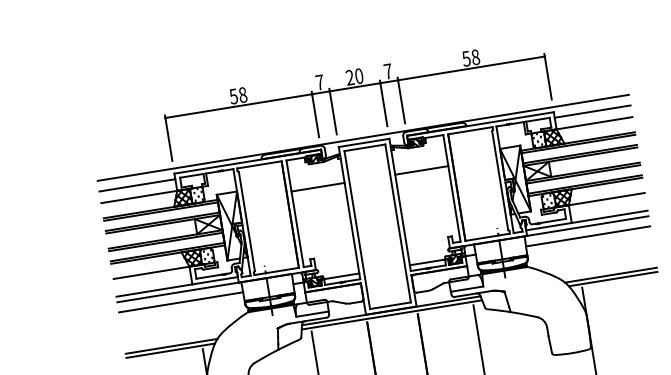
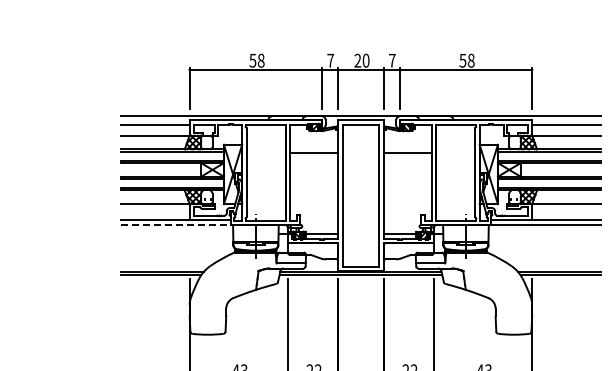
line: (587, 236) -> (544, 234), removed
line: (178, 292) -> (176, 225), solid -> dashed
line: (181, 302) -> (177, 234), removed

